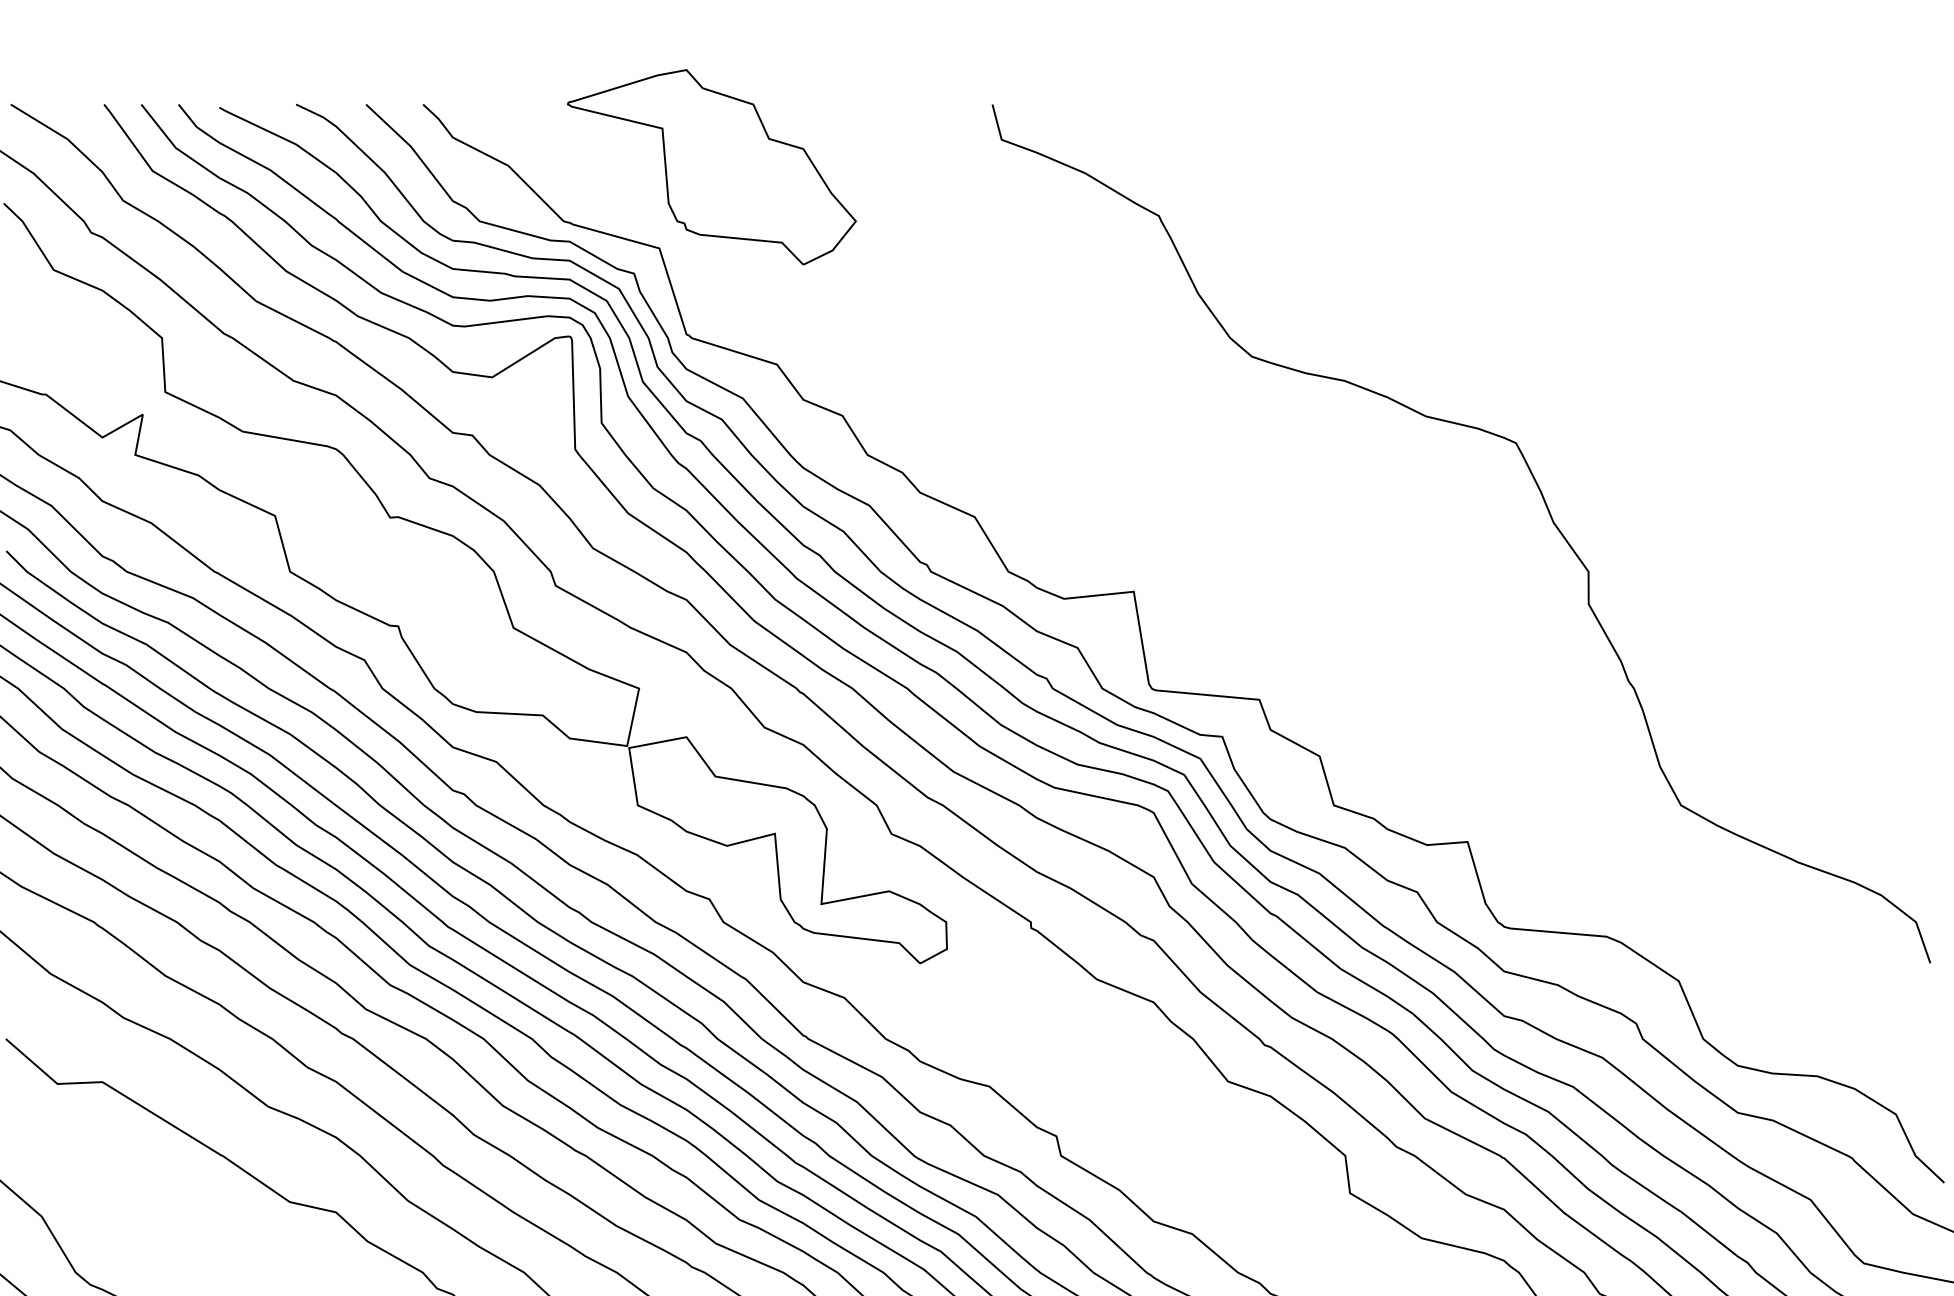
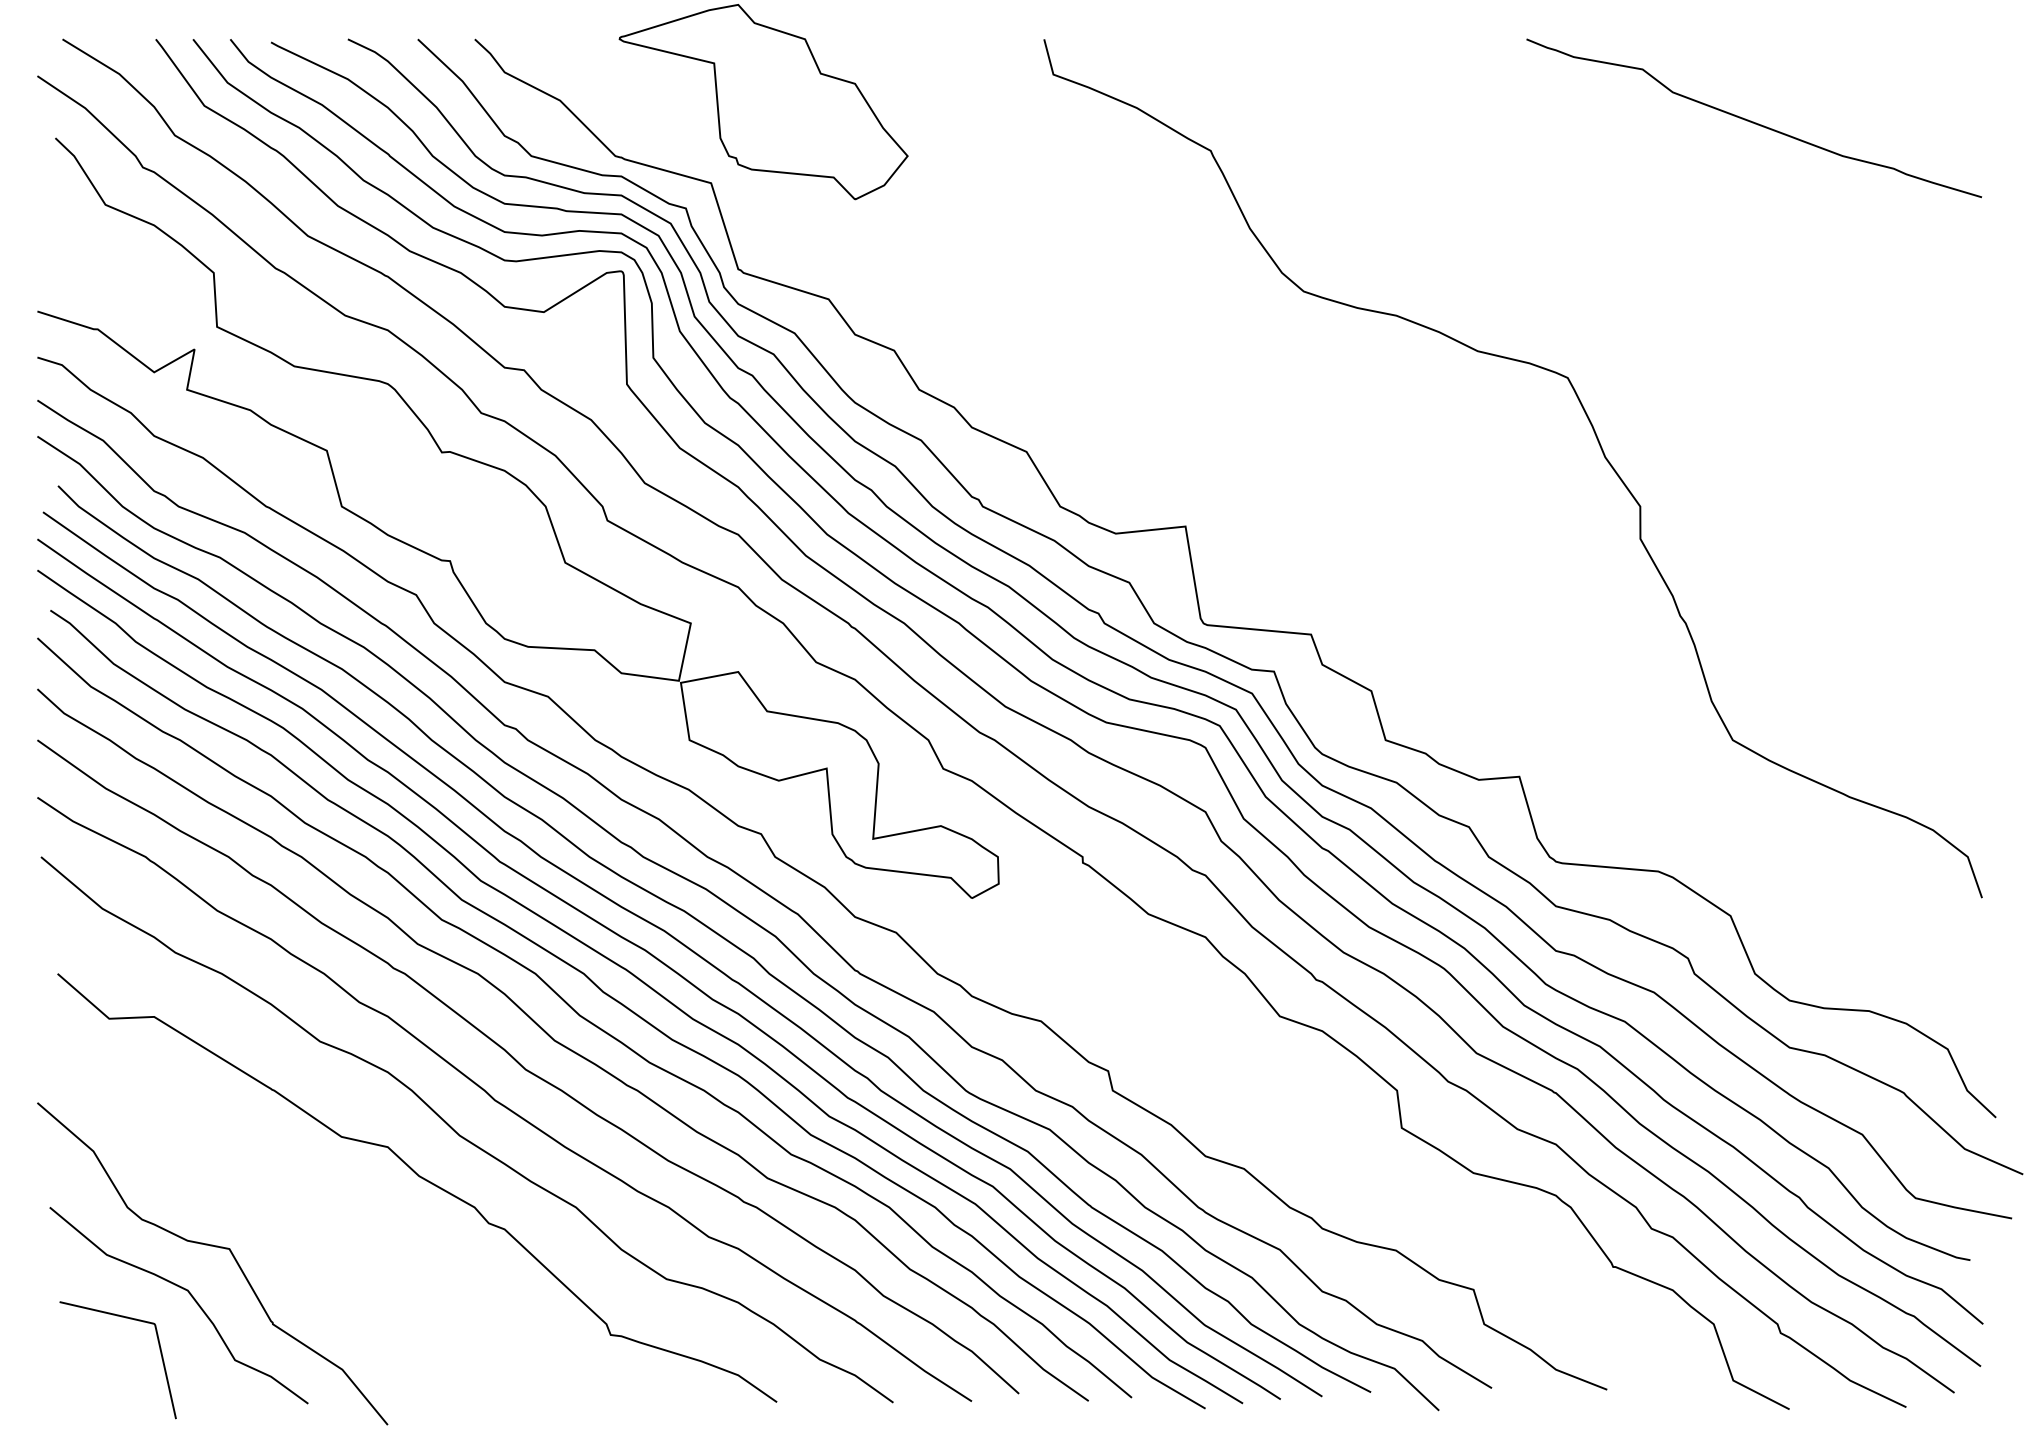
curve: (1701, 186) -> (1753, 121), added

